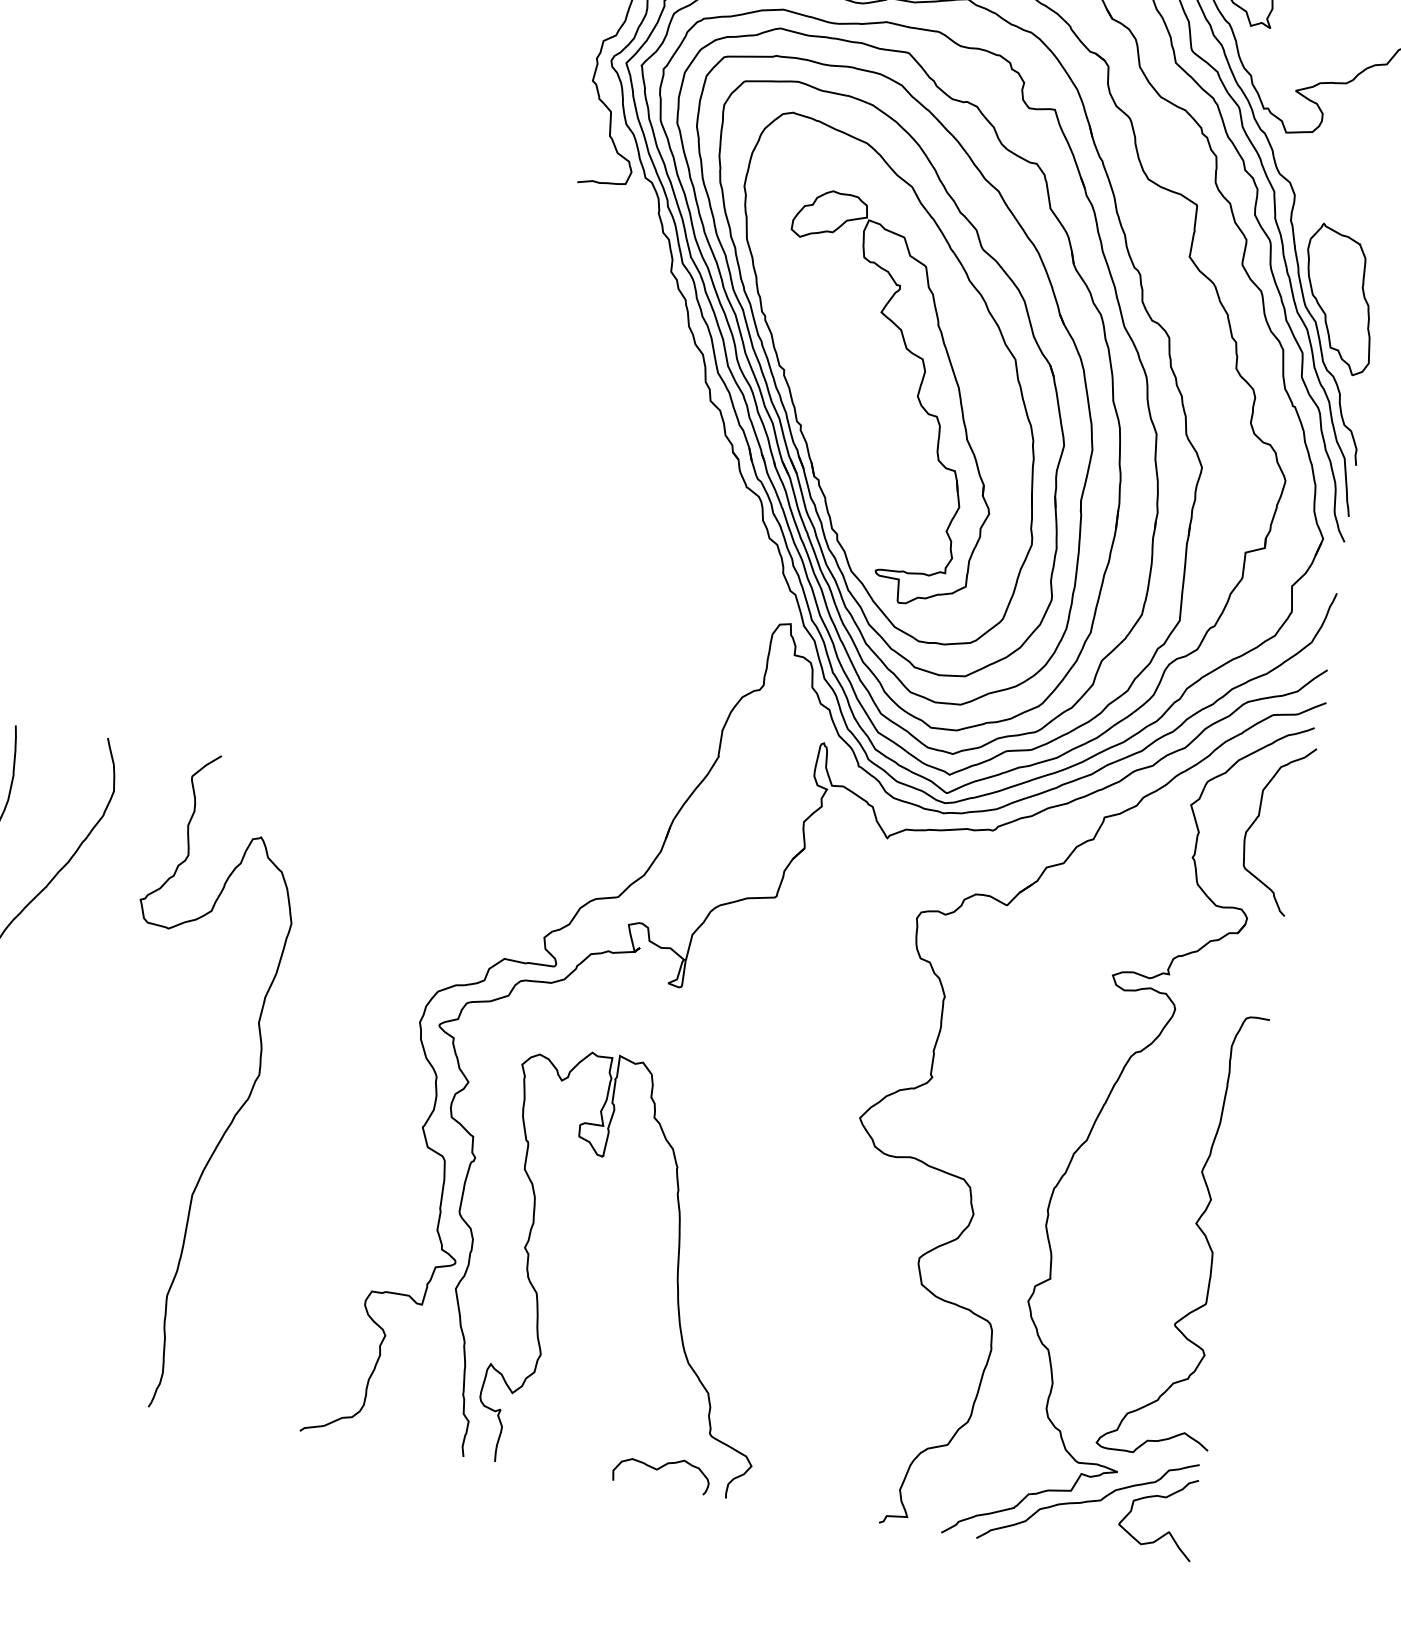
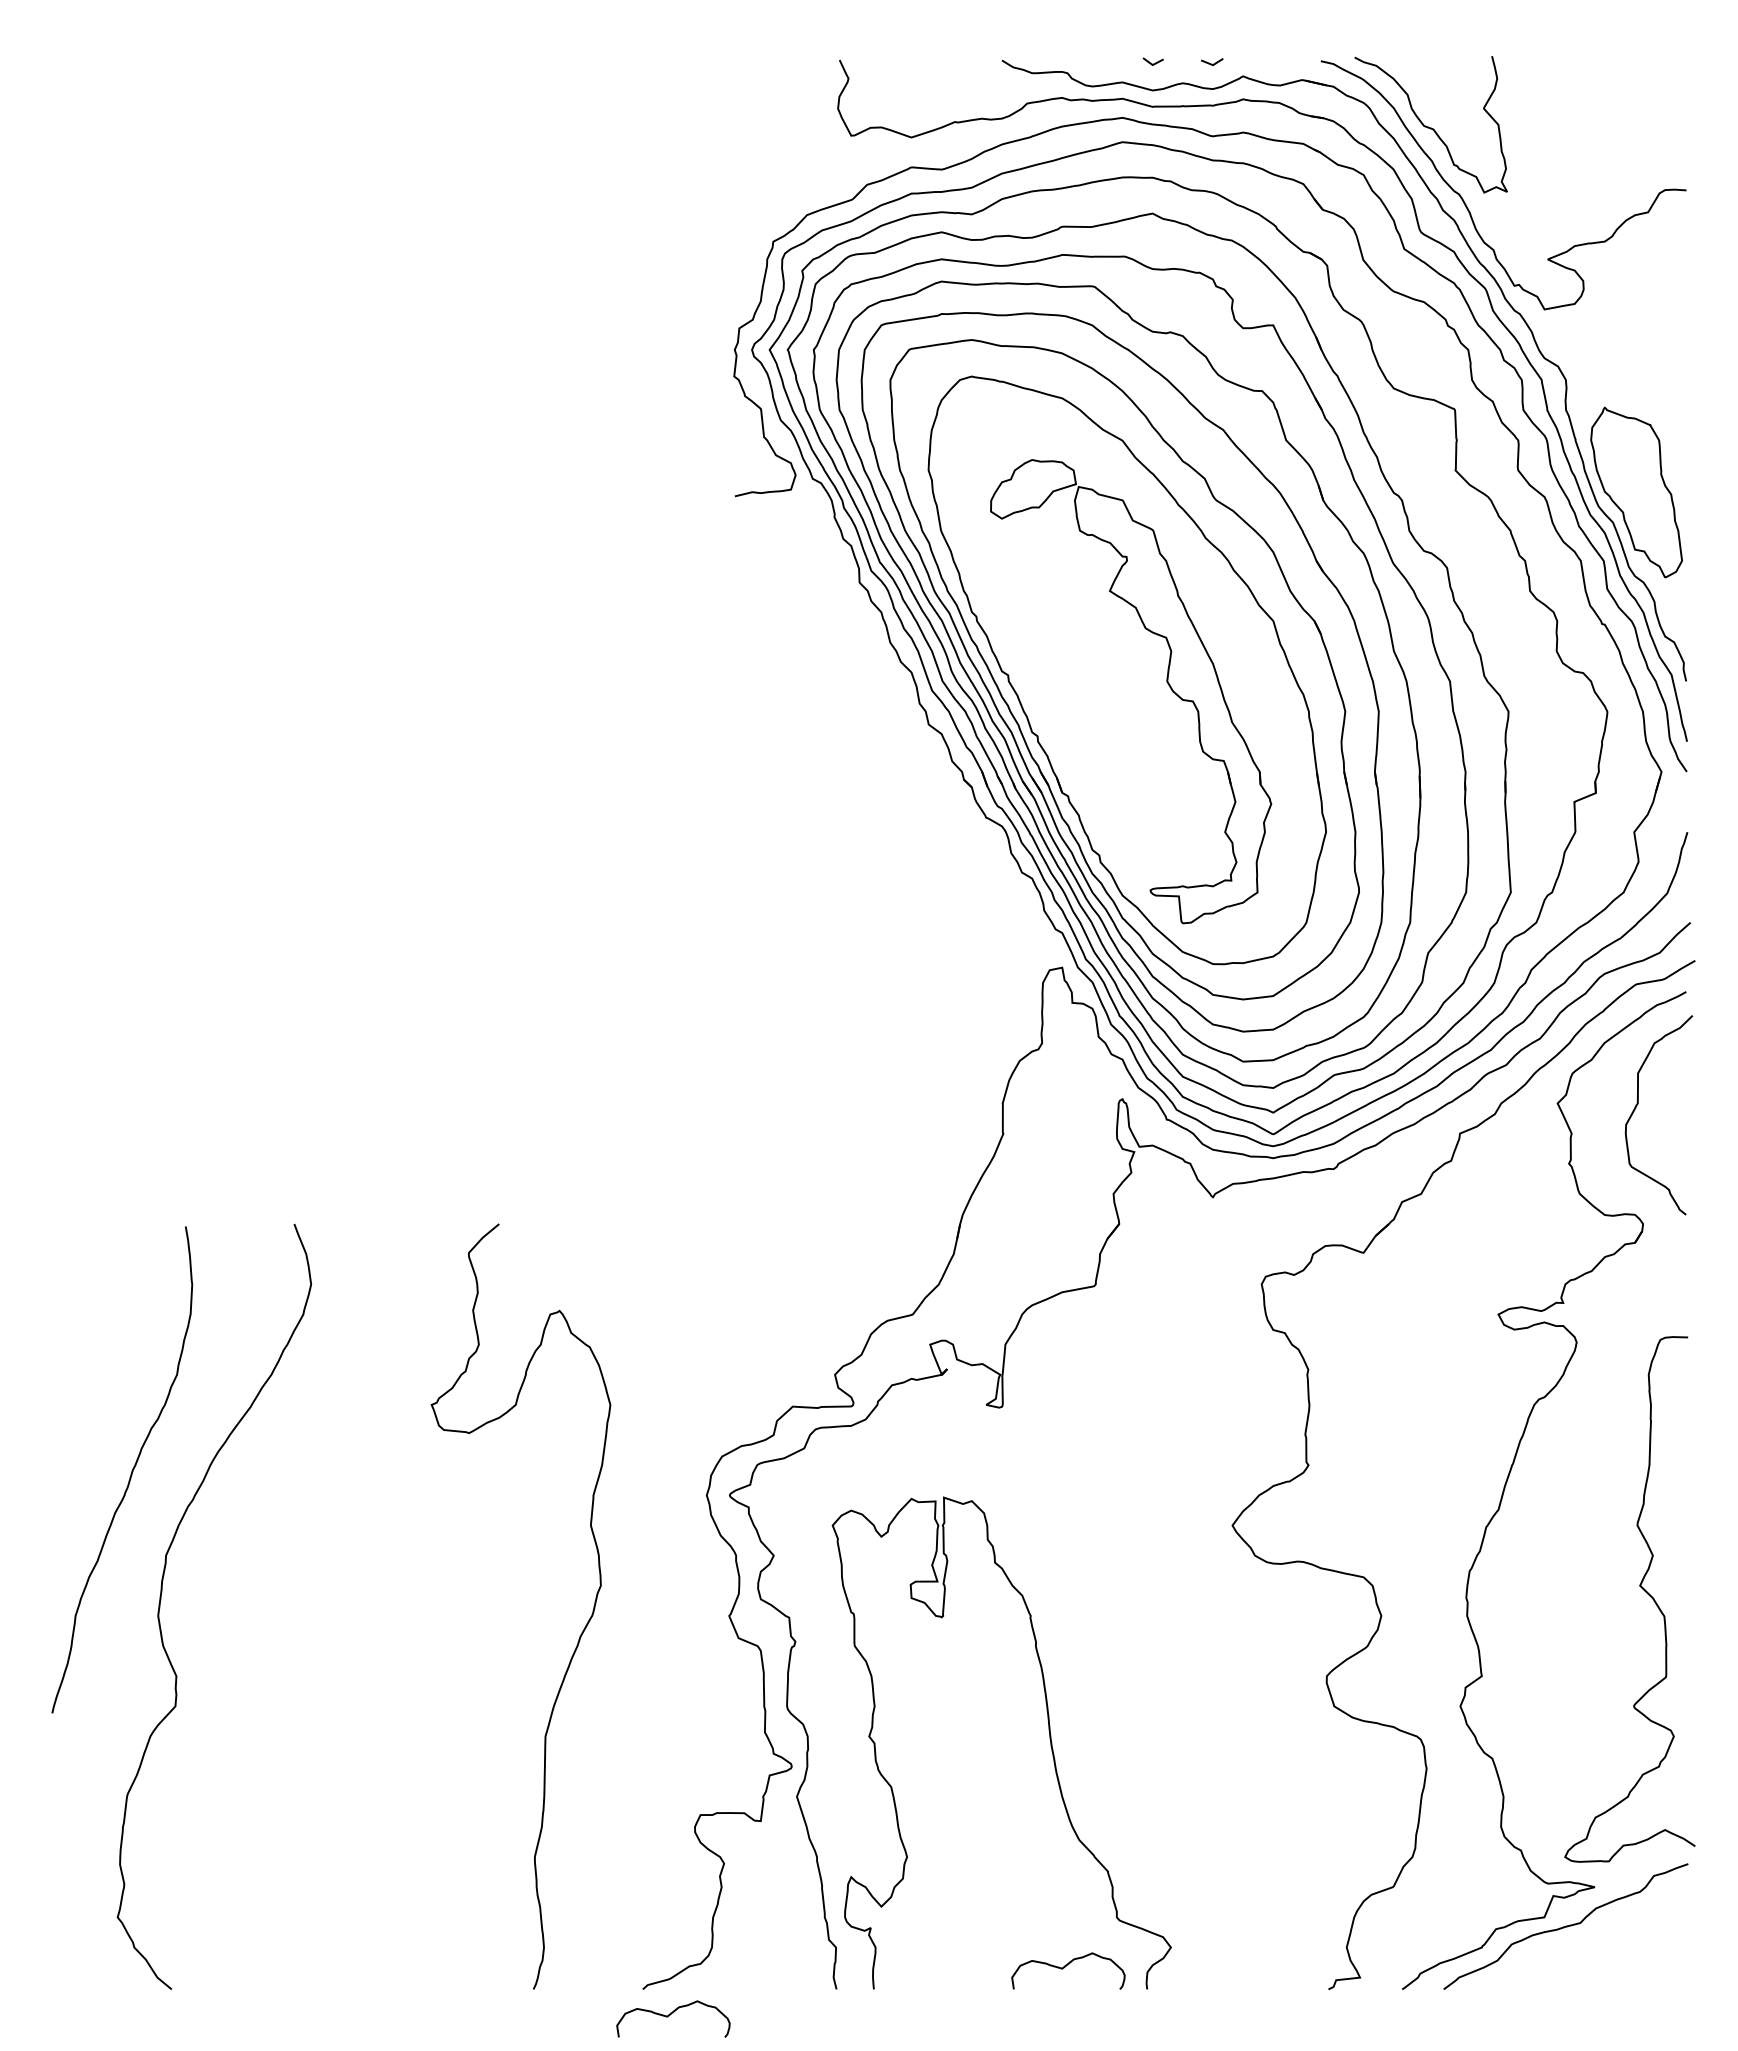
curve: (234, 1115) -> (579, 1636), moved
curve: (319, 1456) -> (670, 2015), added
curve: (1160, 1497) -> (1649, 1908), removed

